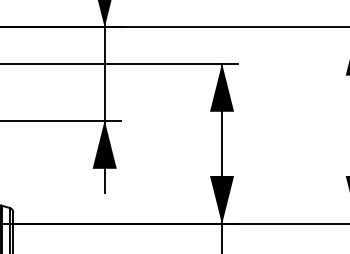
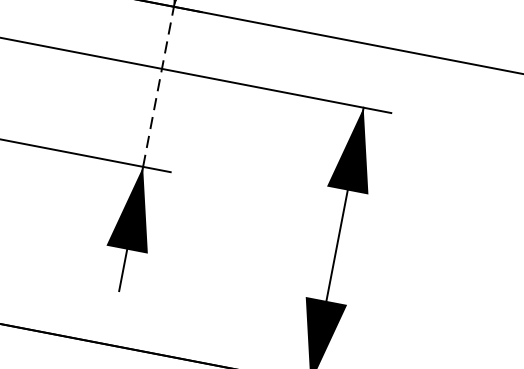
line: (104, 74) -> (158, 87), solid -> dashed

